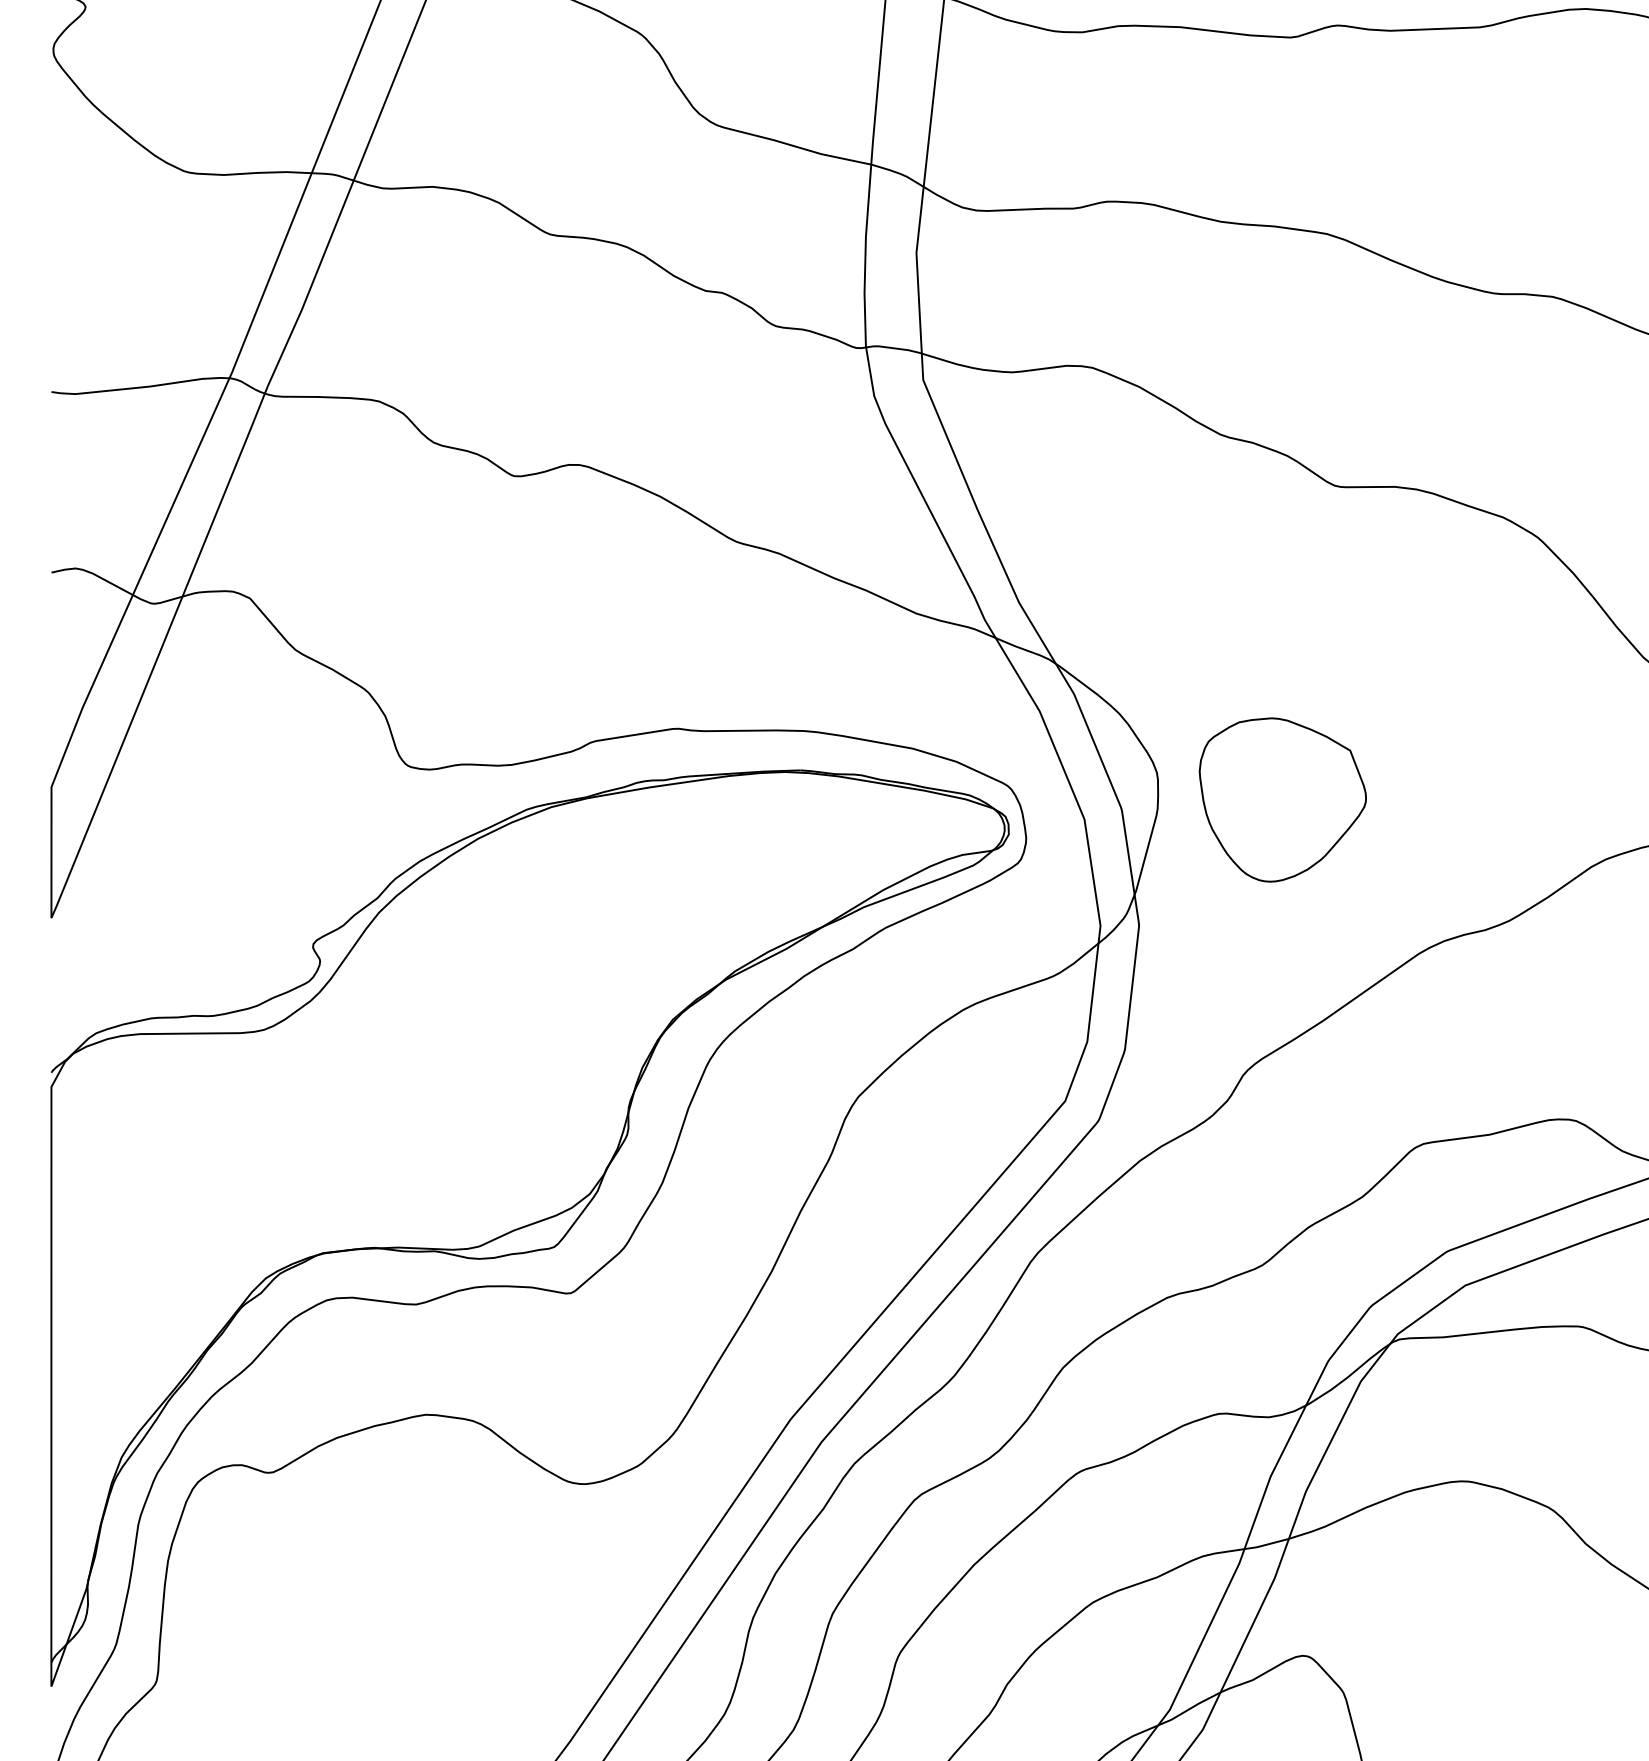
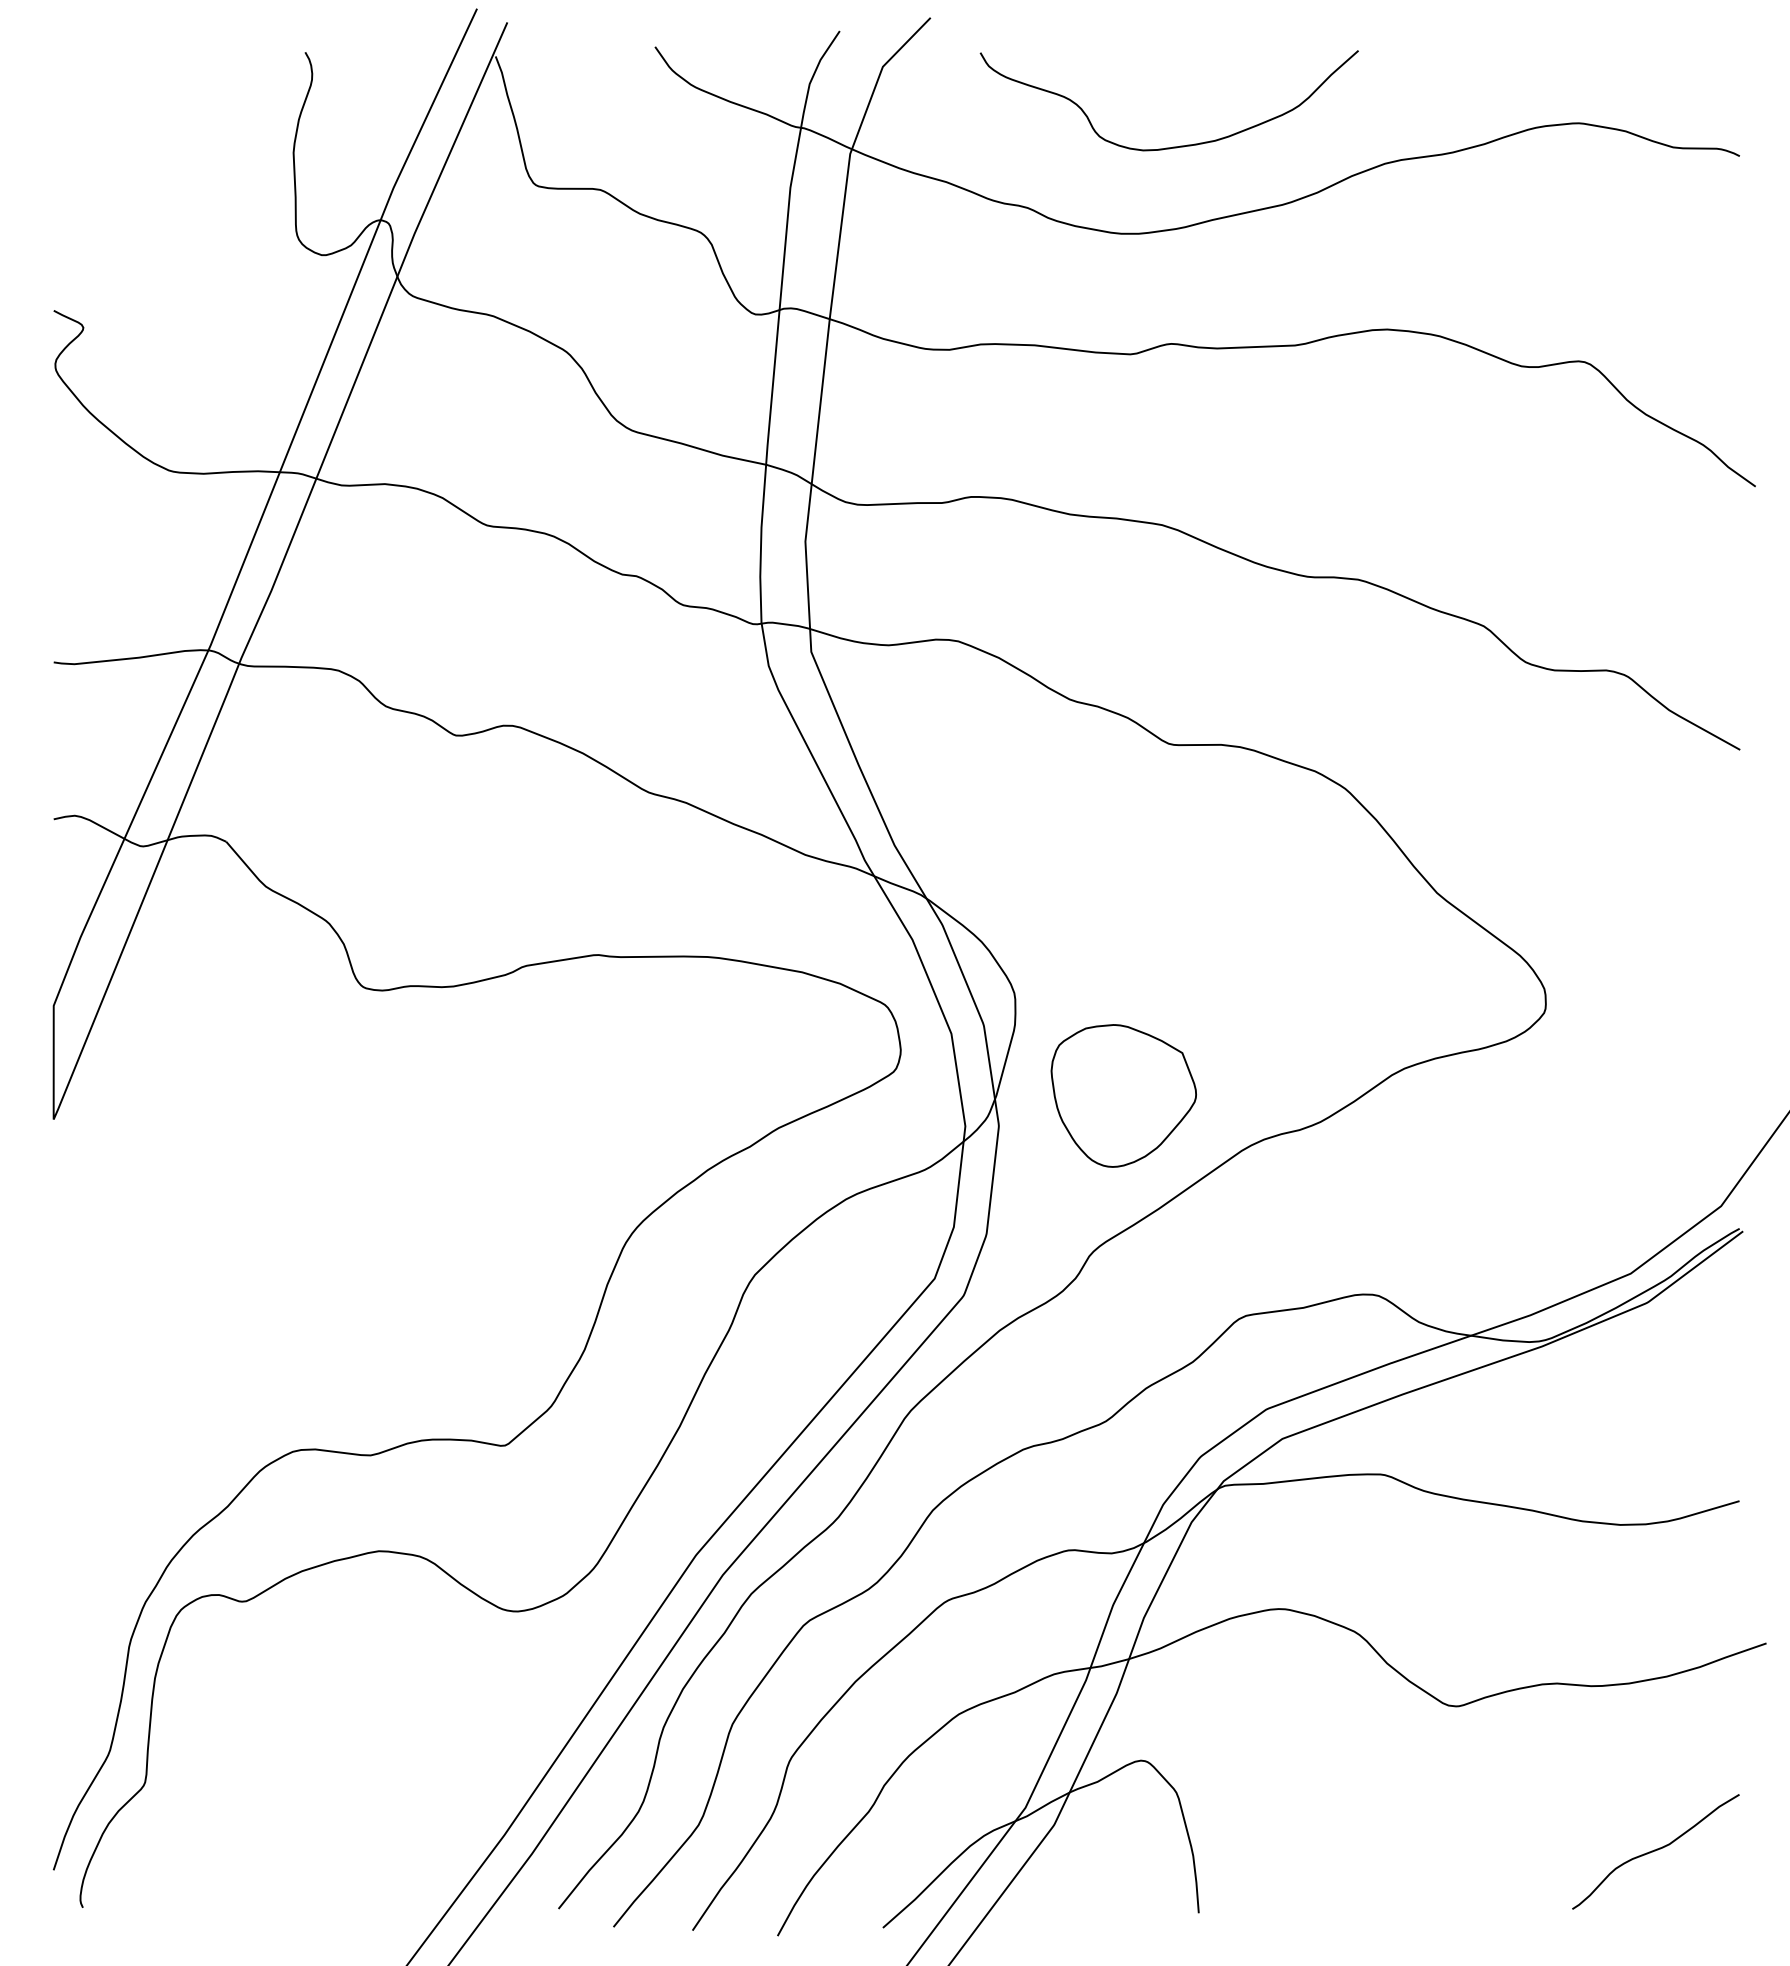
part: (1282, 799) -> (1123, 1095), moved
part: (529, 1227) -> (469, 1388), removed

